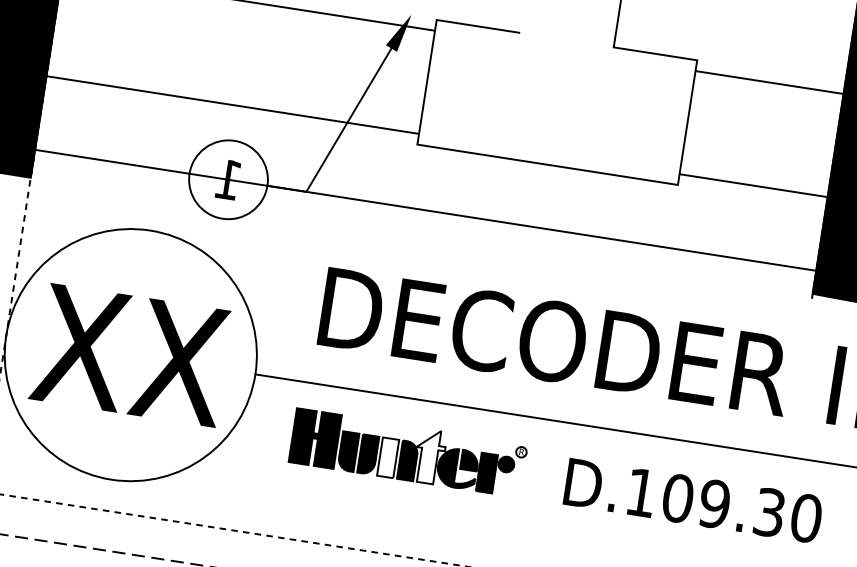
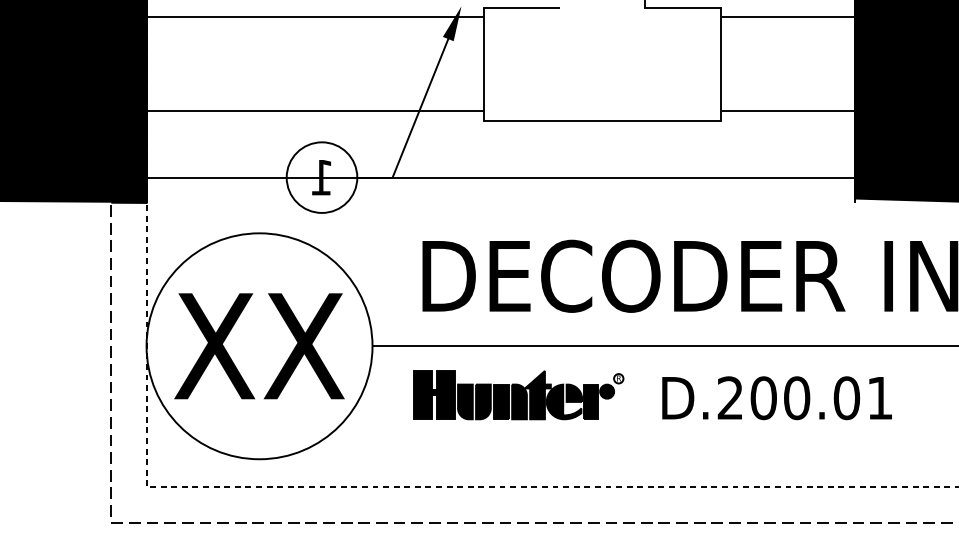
fill: (428, 456) -> (537, 395), added
fill: (388, 457) -> (501, 401), added
text: (724, 505) -> (805, 398), D.109.30 -> D.200.01

